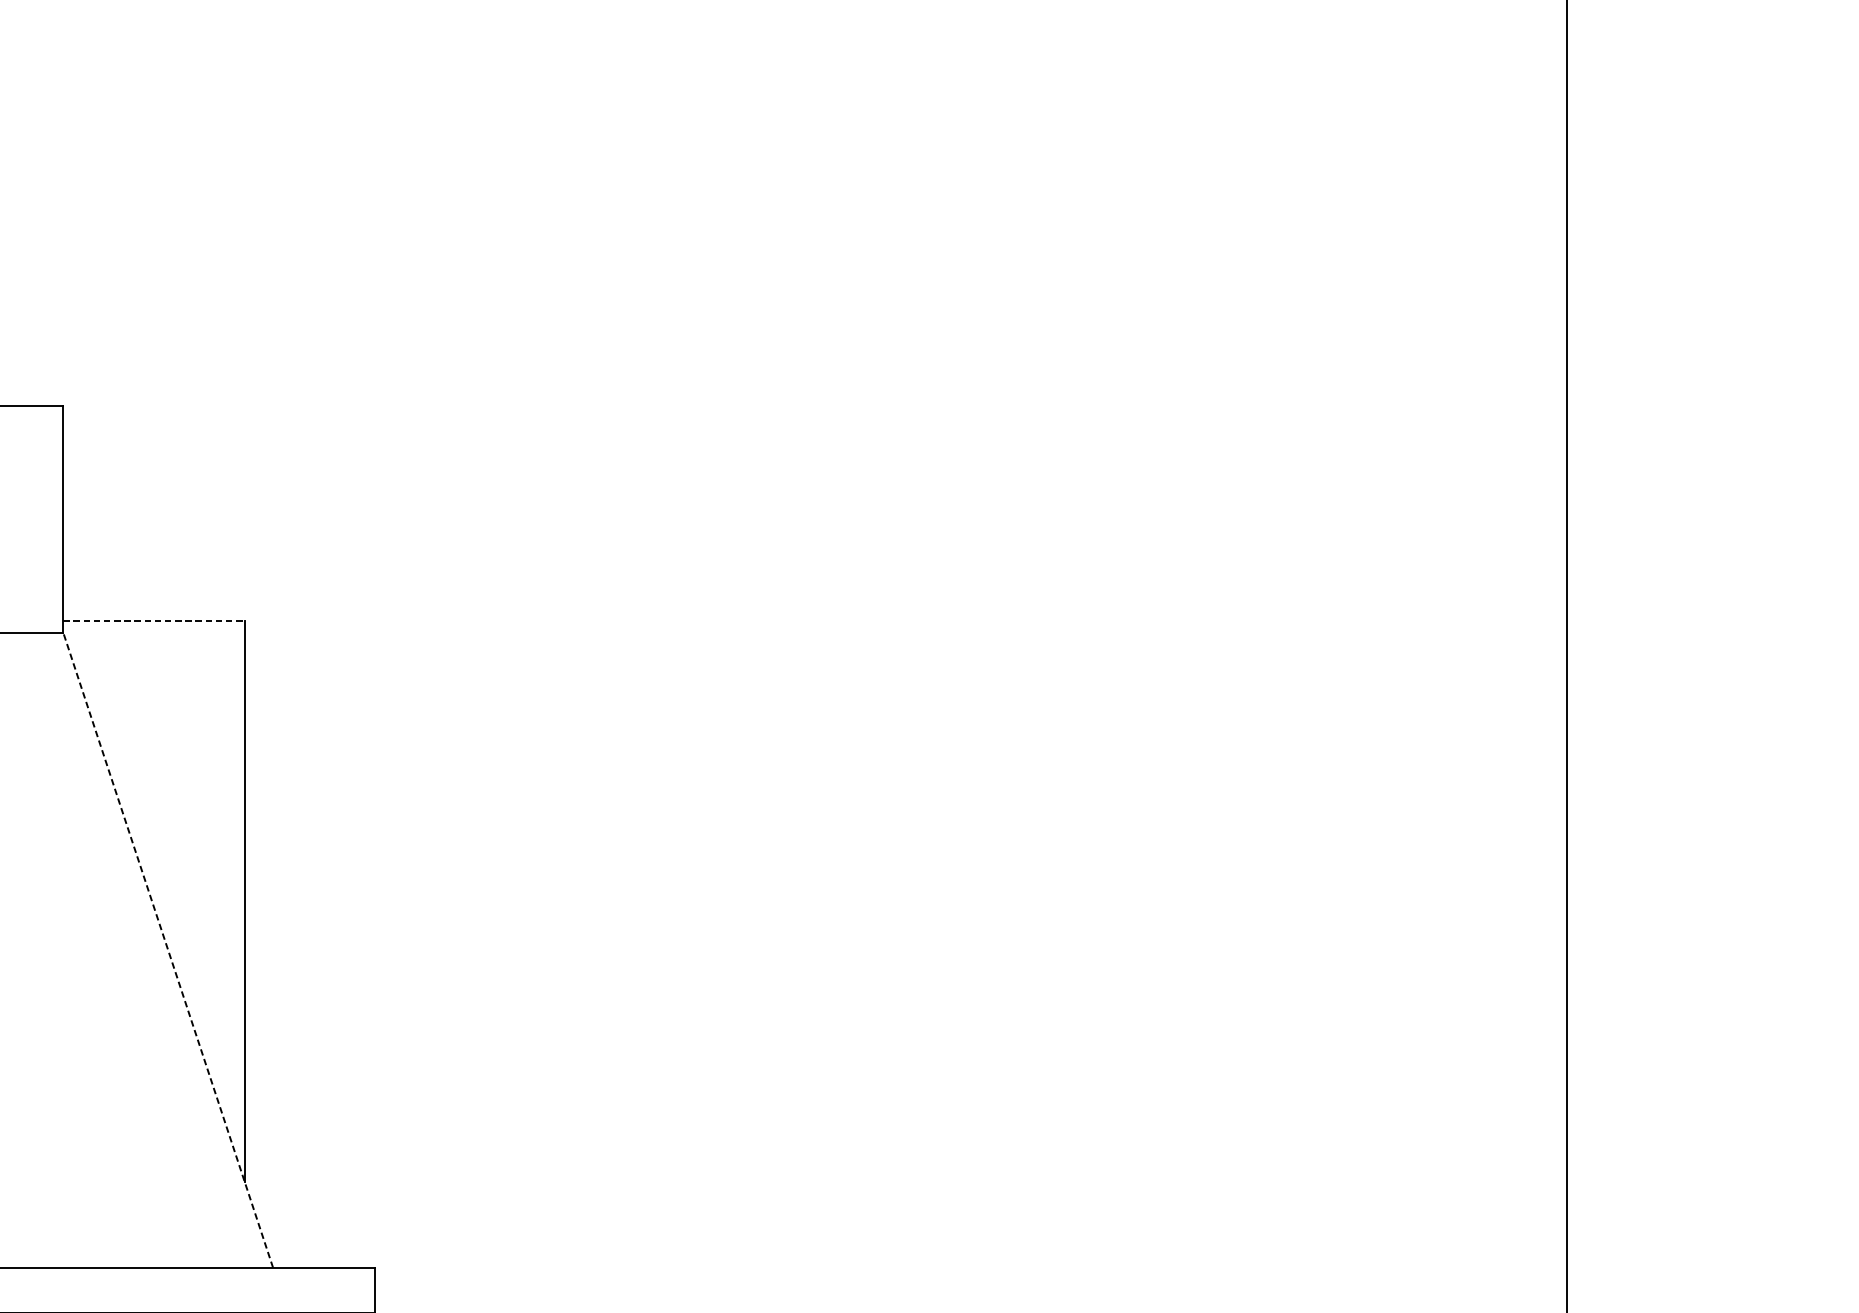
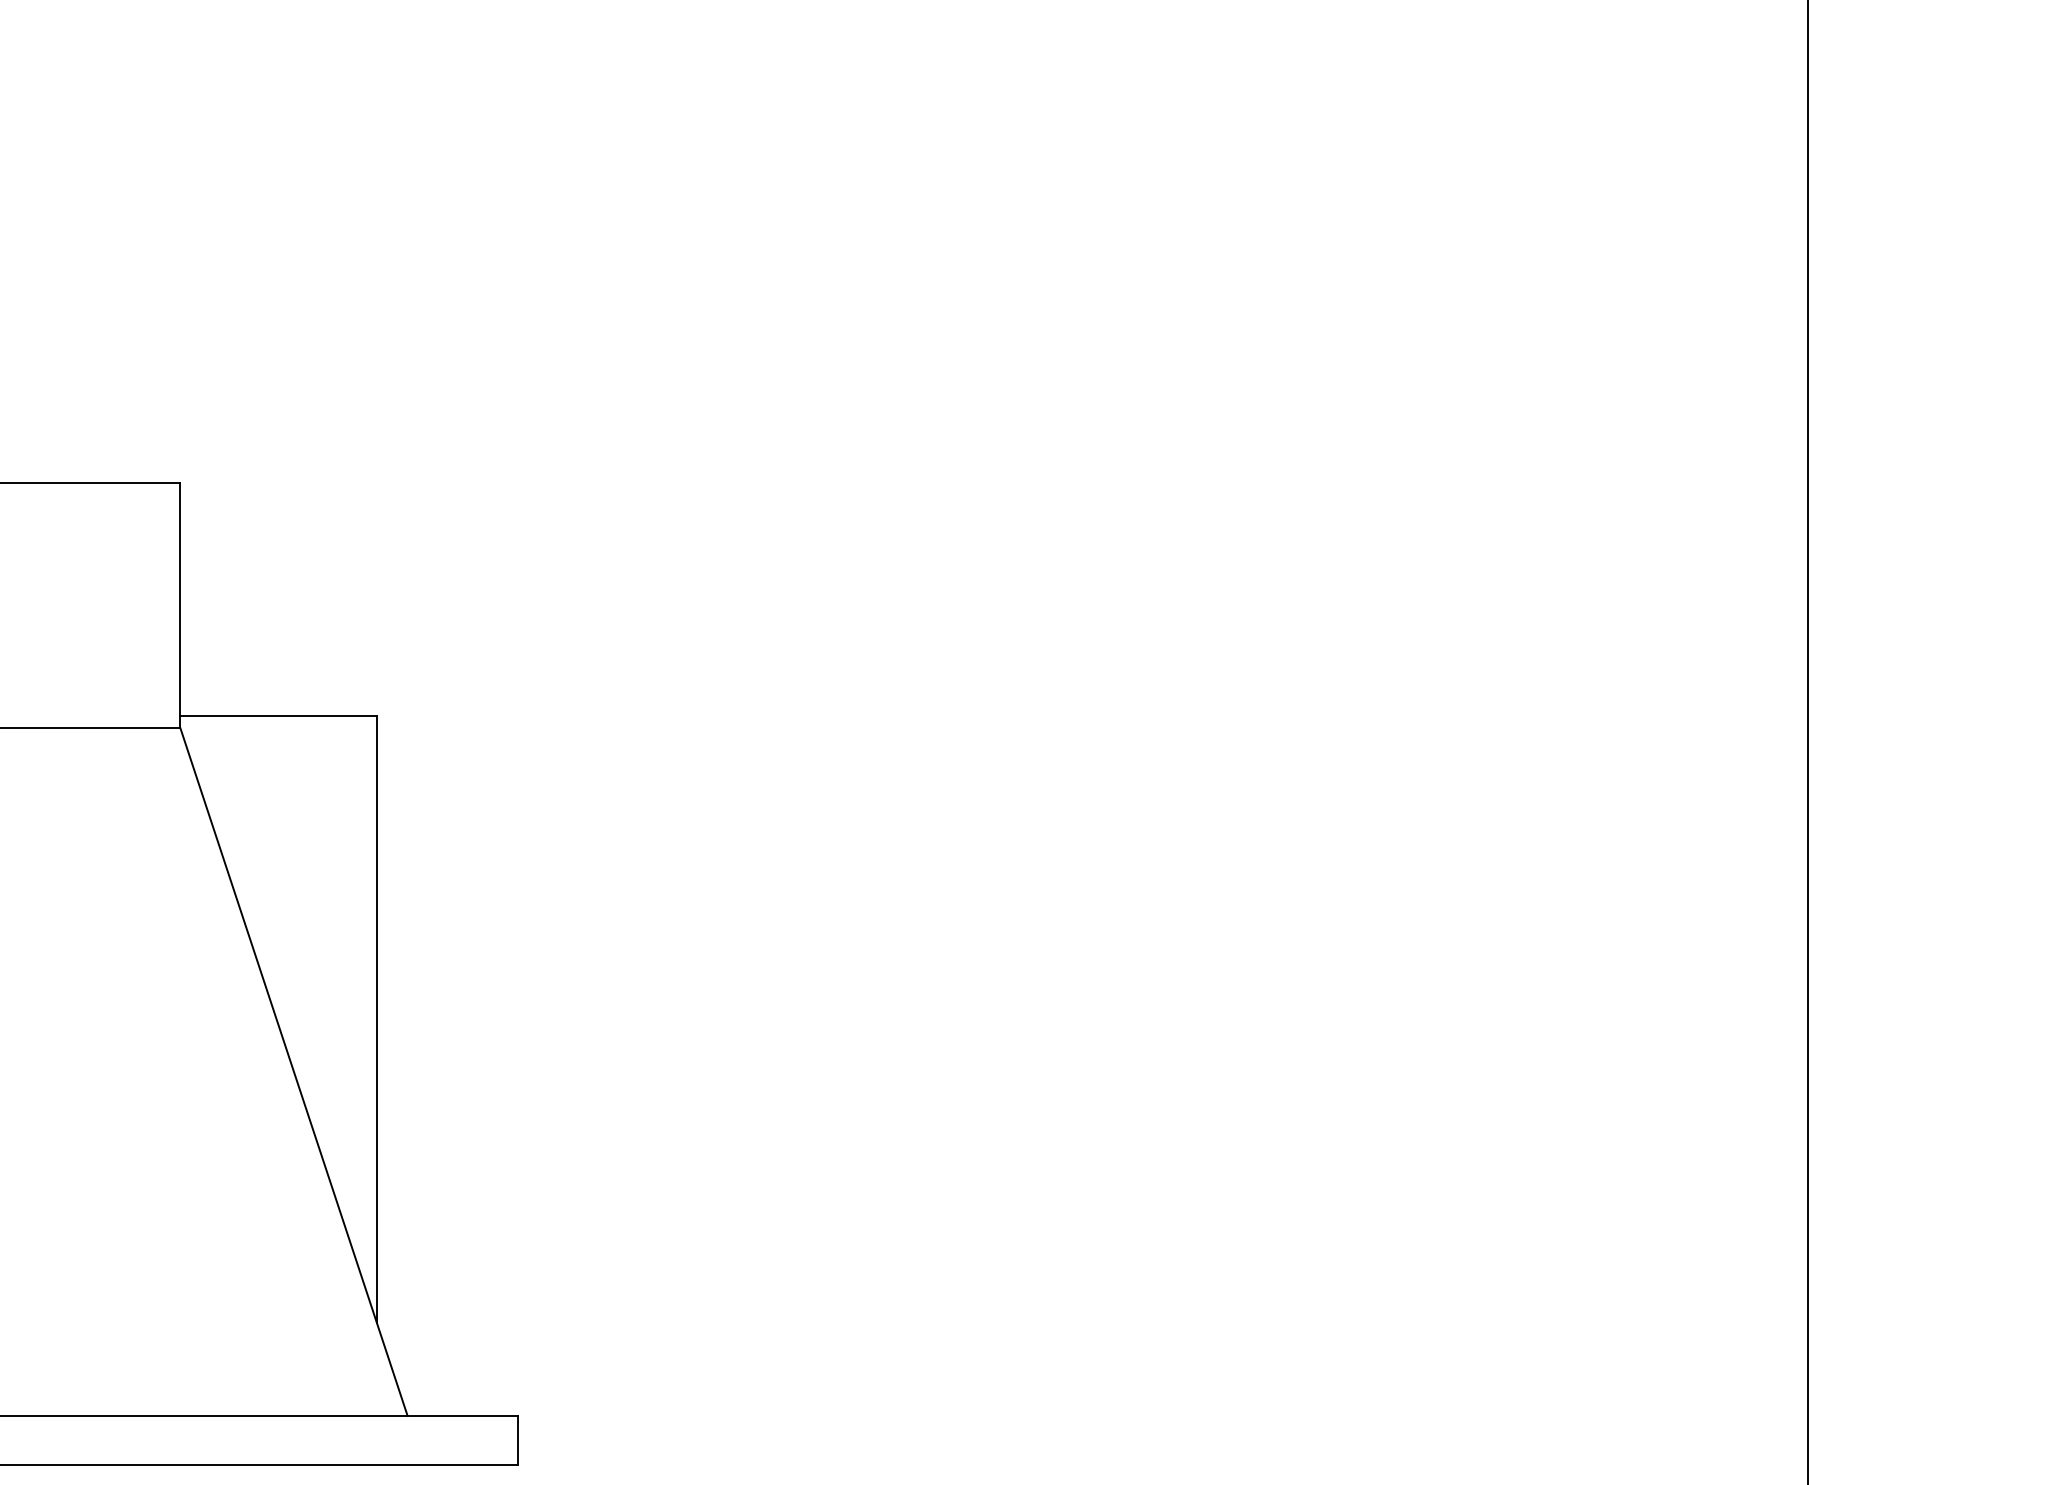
line: (154, 621) -> (279, 716), dashed -> solid
line: (167, 949) -> (293, 1071), dashed -> solid

